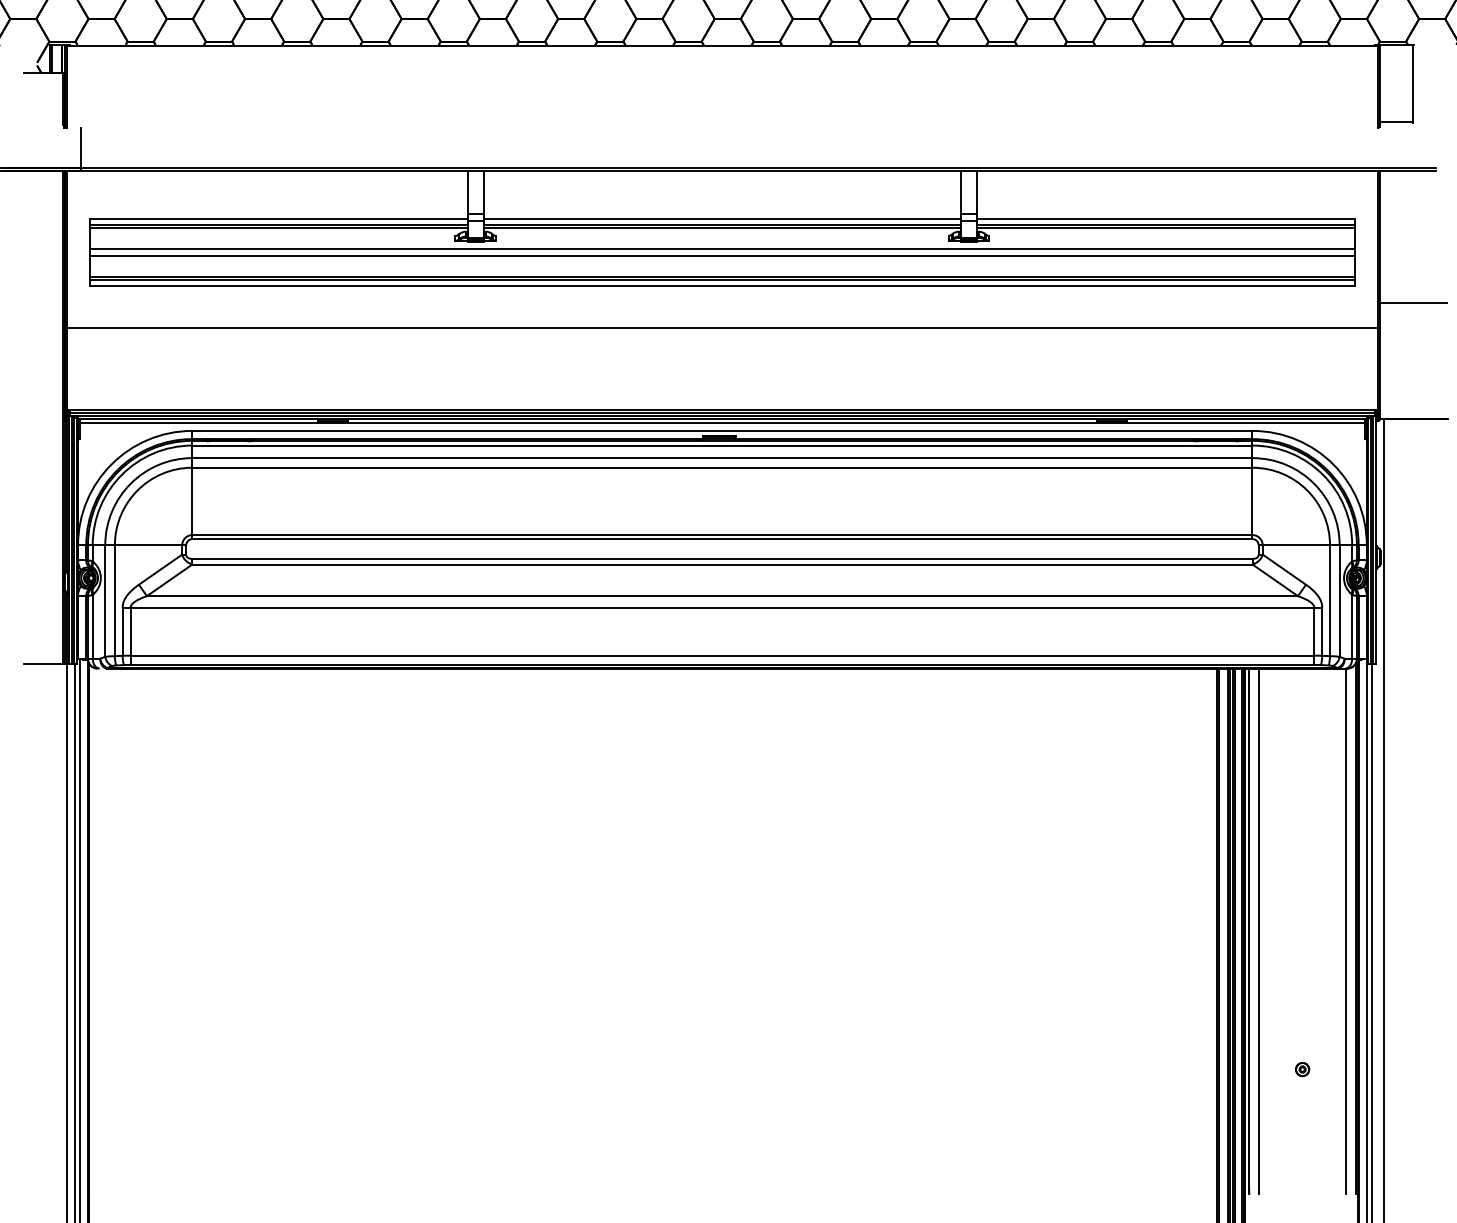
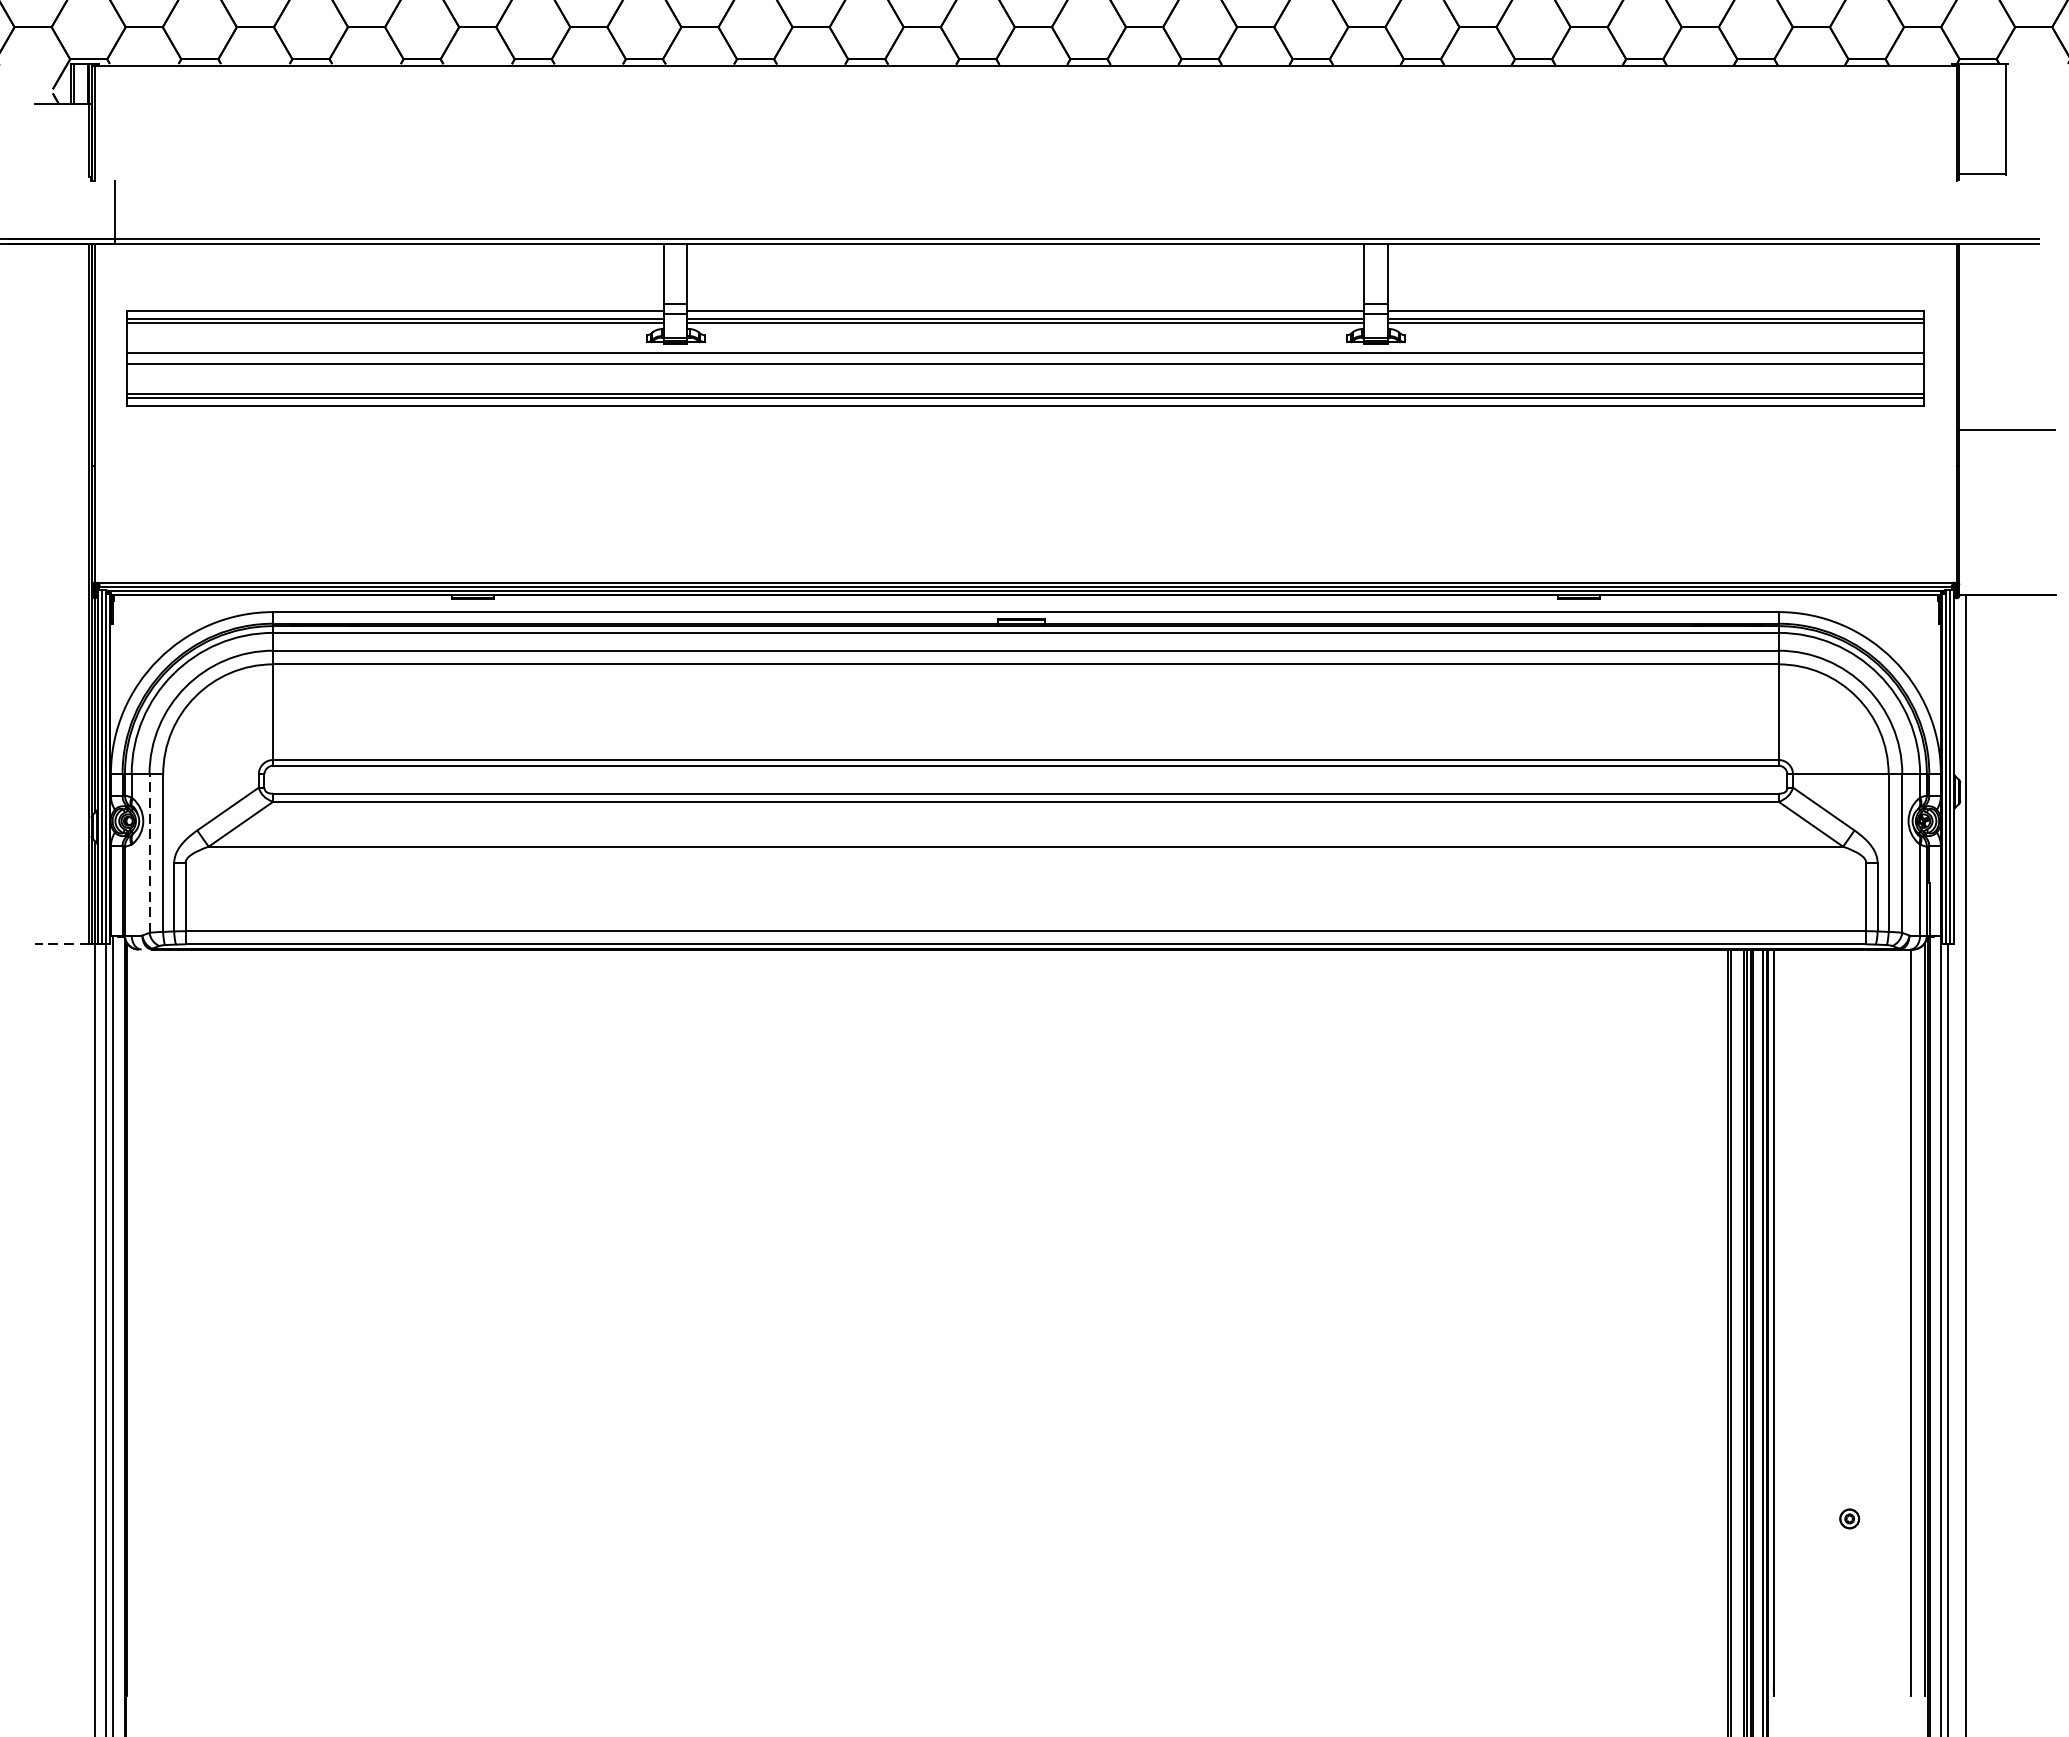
line: (722, 328) -> (1025, 466), removed
line: (722, 423) -> (1025, 601), removed
line: (148, 545) -> (210, 774), removed
line: (105, 601) -> (149, 854), solid -> dashed
line: (722, 607) -> (1025, 862), removed
line: (92, 626) -> (131, 889), removed
line: (43, 664) -> (61, 943), solid -> dashed
line: (1259, 931) -> (1788, 1322), removed

